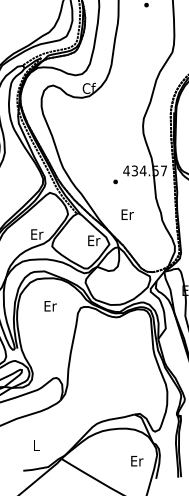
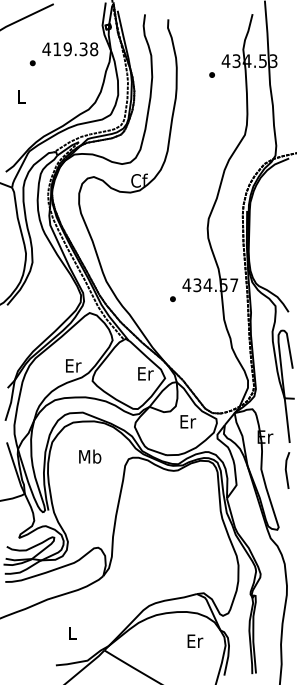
text: (127, 214) -> (188, 421), moved
text: (50, 306) -> (90, 456), Er -> Mb
text: (137, 460) -> (195, 640), moved

